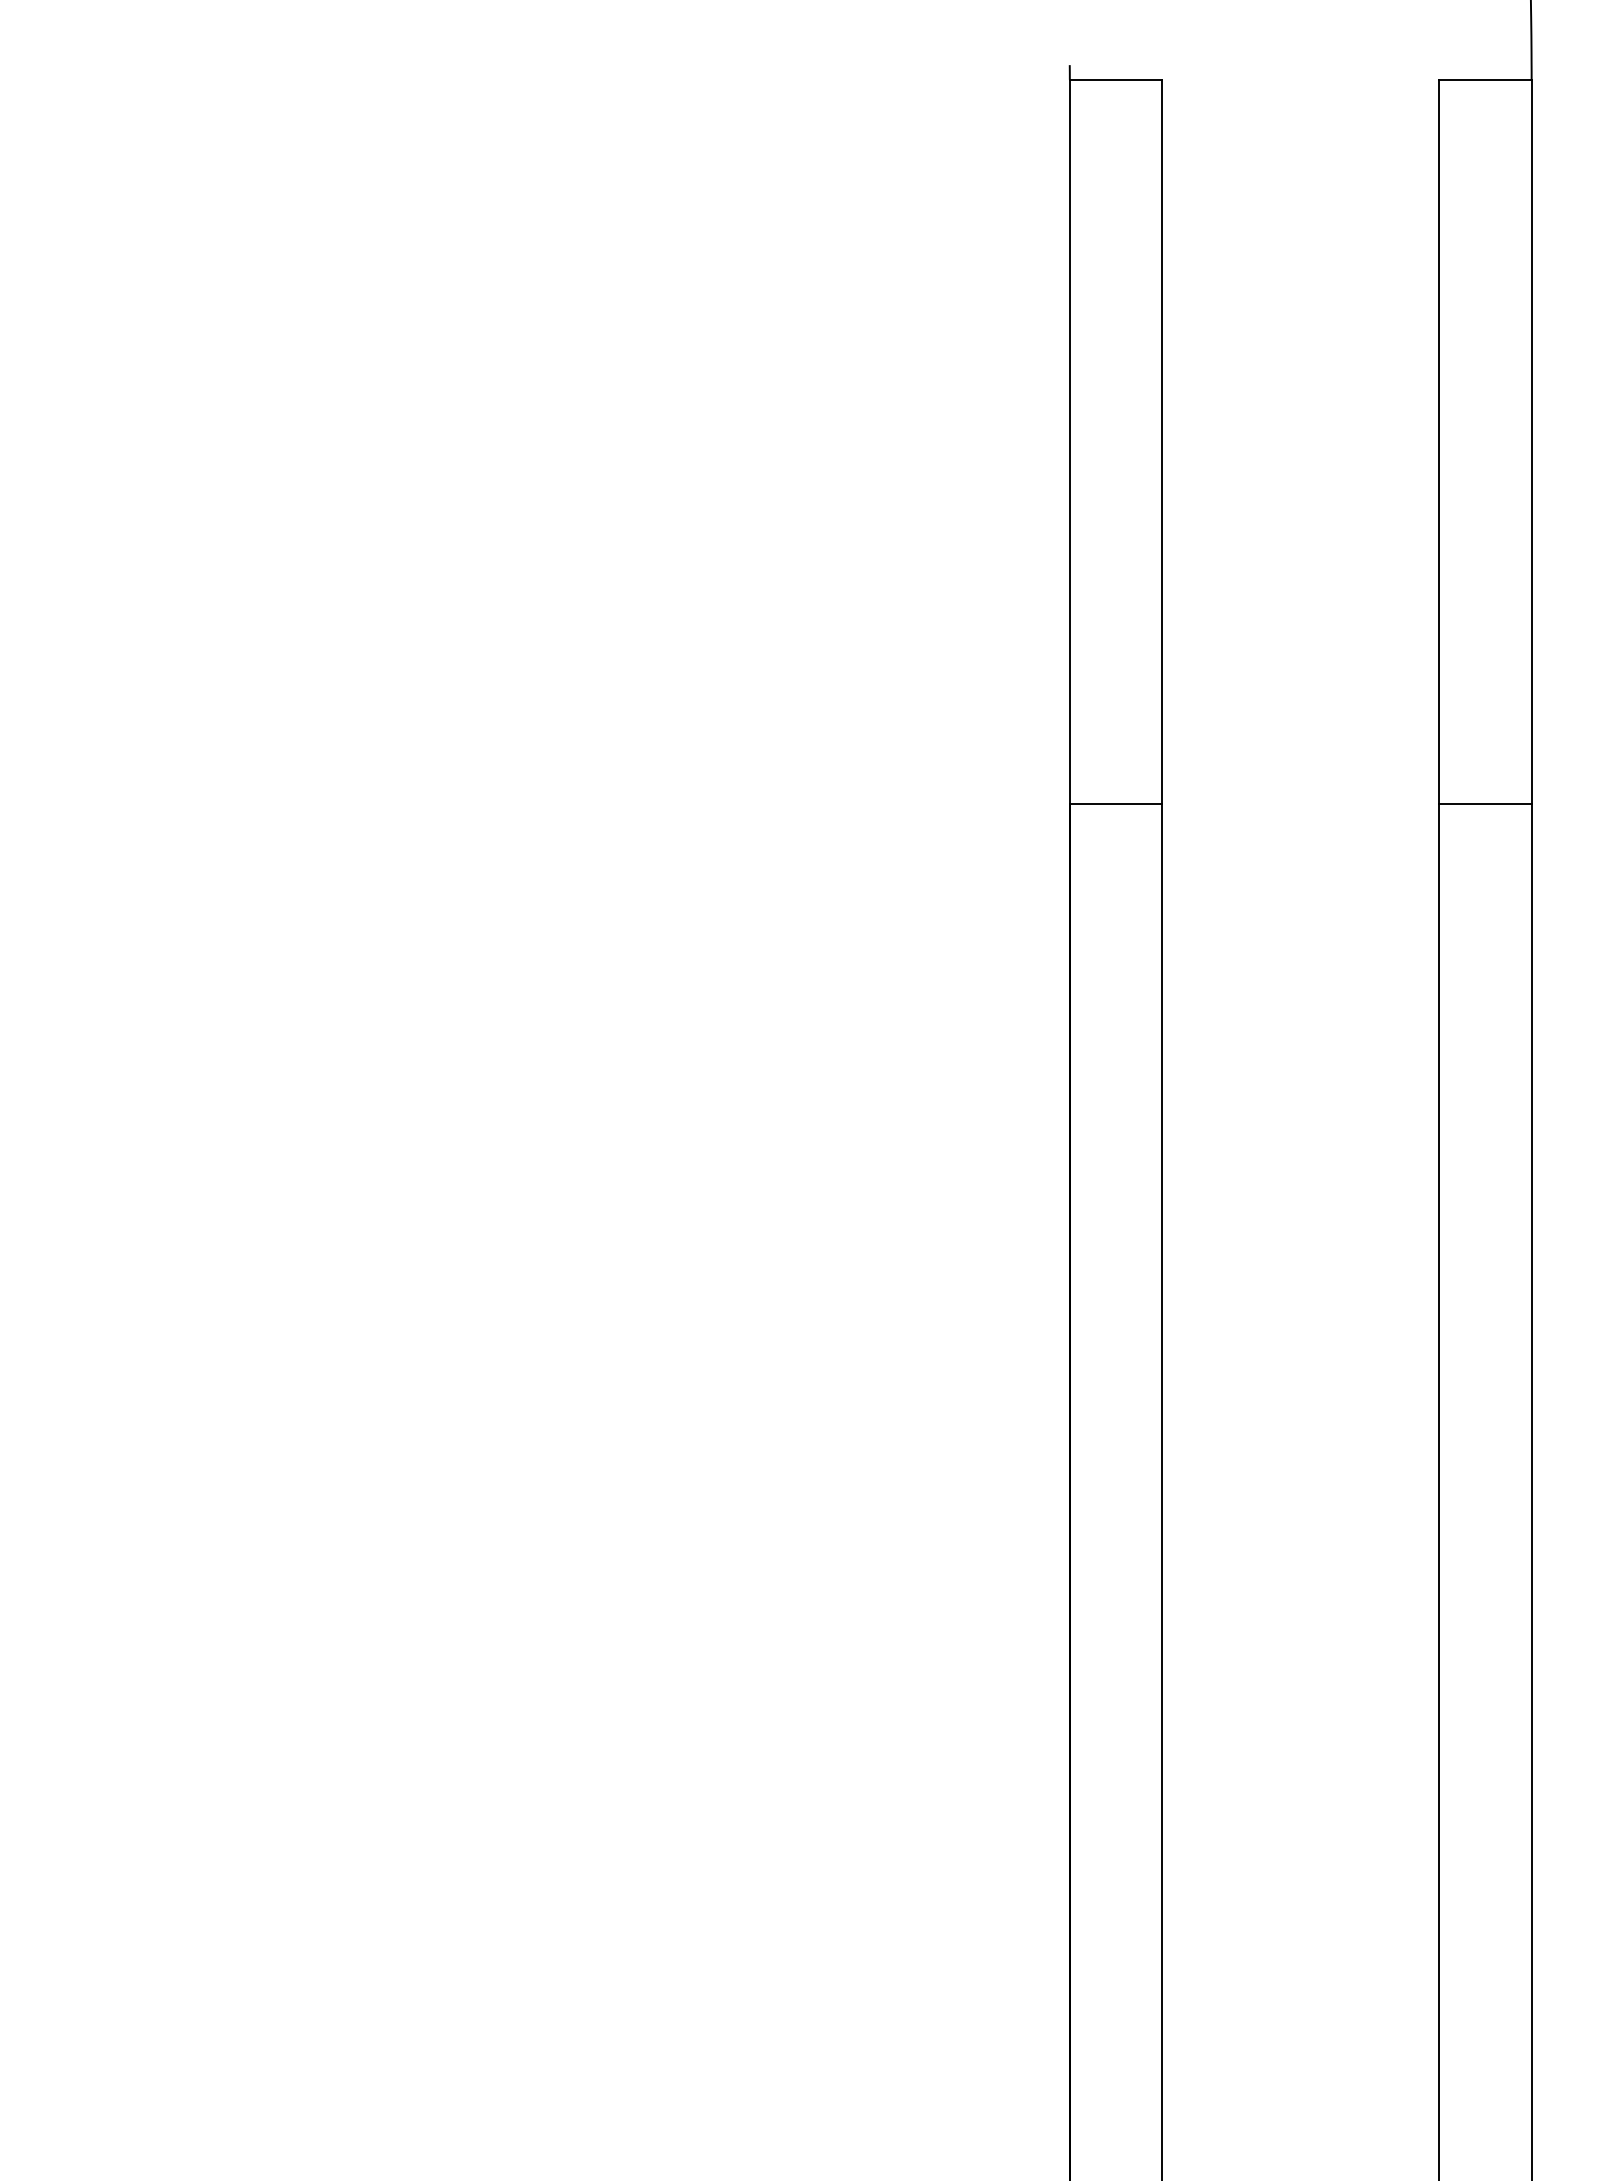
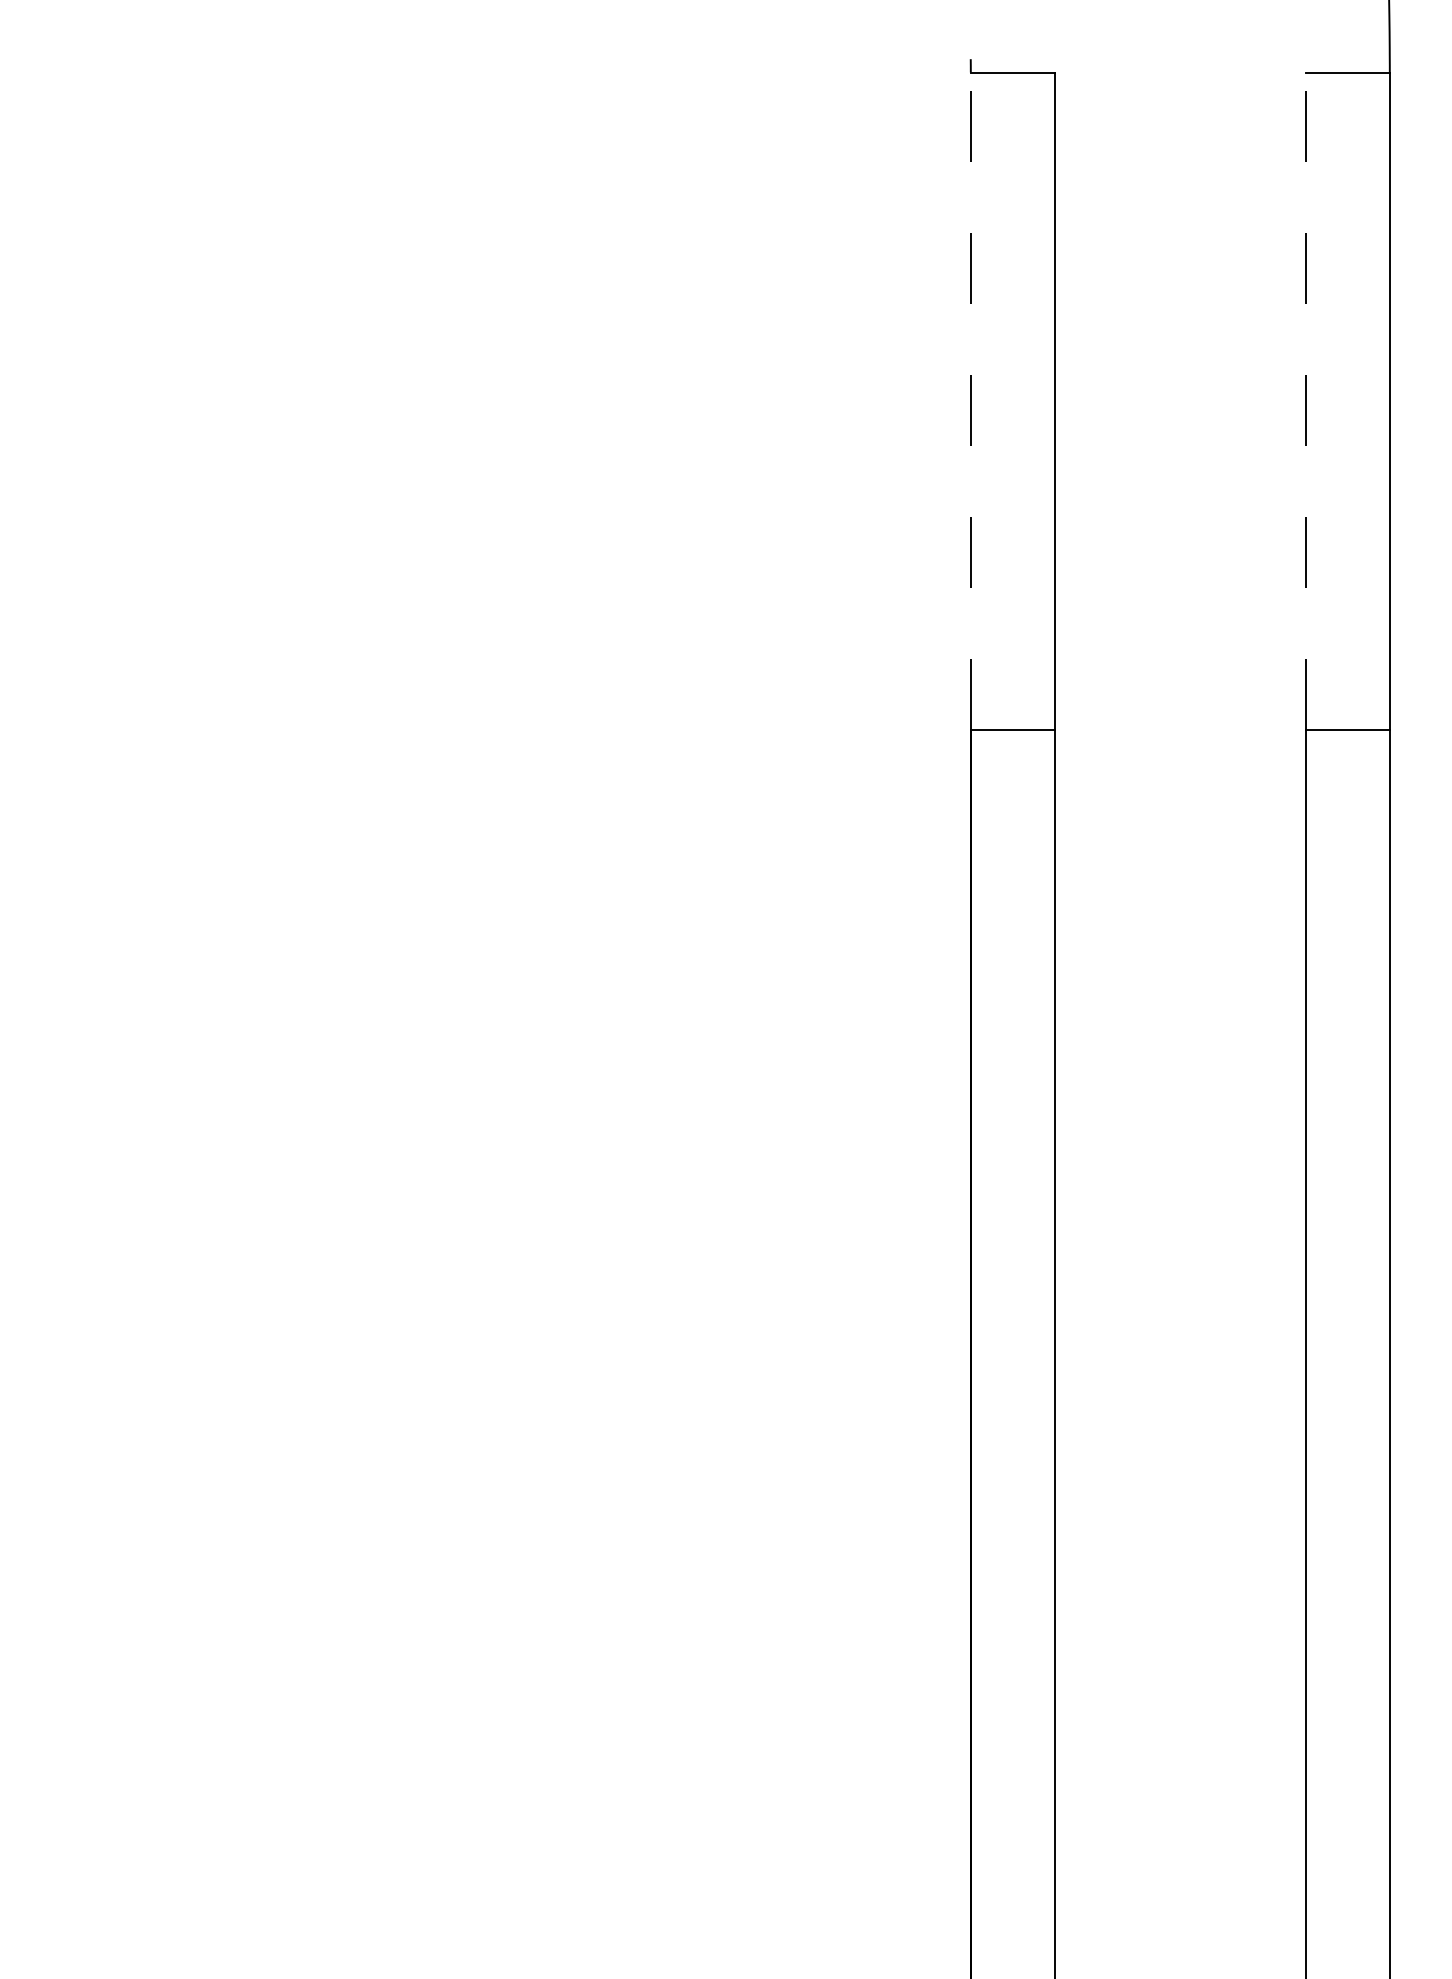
line: (1069, 441) -> (970, 400), solid -> dashed
line: (1439, 441) -> (1306, 400), solid -> dashed

